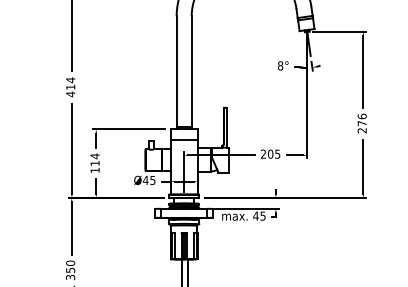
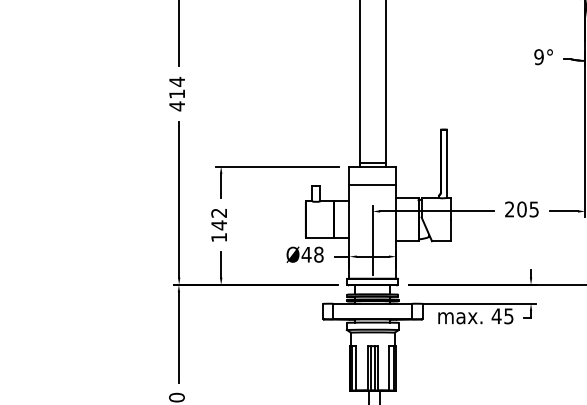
text: (280, 65) -> (538, 56), 8° -> 9°
text: (94, 159) -> (218, 218), 114 -> 142
text: (152, 179) -> (318, 253), Ø45 -> Ø48

